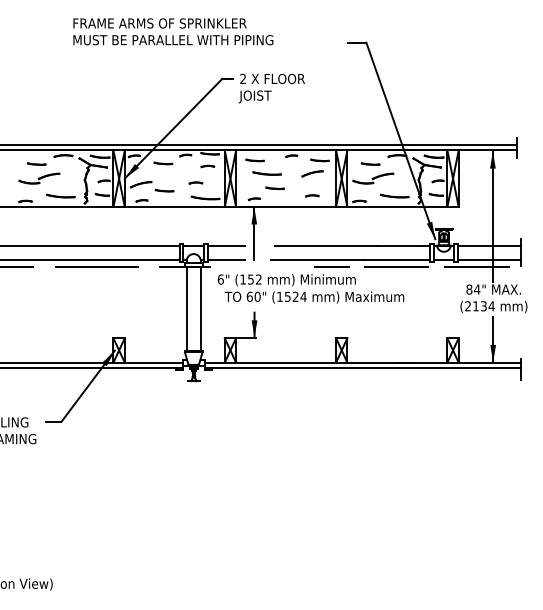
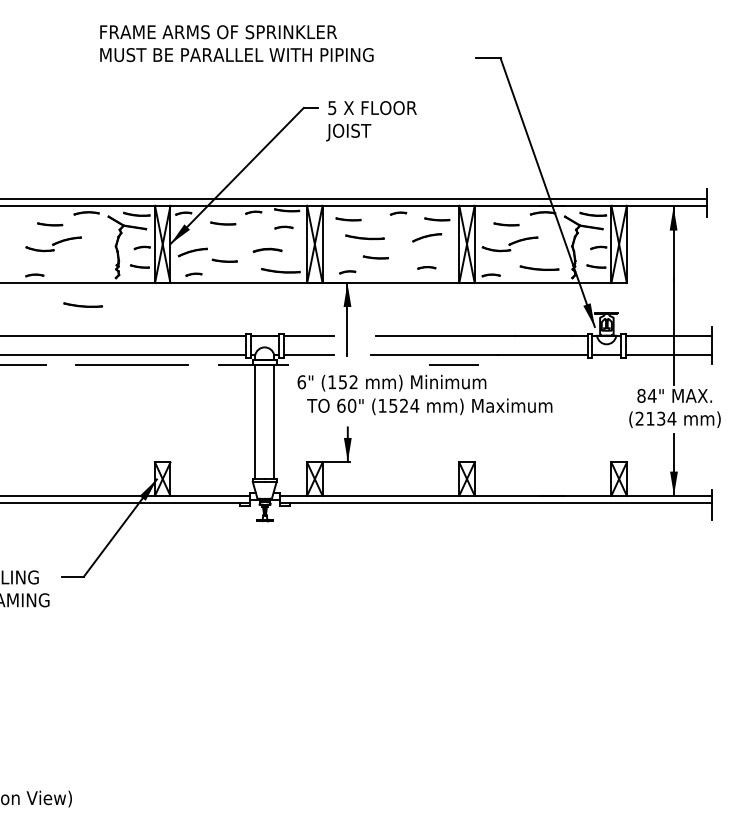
text: (242, 78) -> (331, 107), 2 -> 5
part: (195, 182) -> (267, 249), size x1.6
line: (60, 196) -> (82, 305), moved
line: (396, 266) -> (541, 364), removed
line: (476, 266) -> (651, 364), removed

